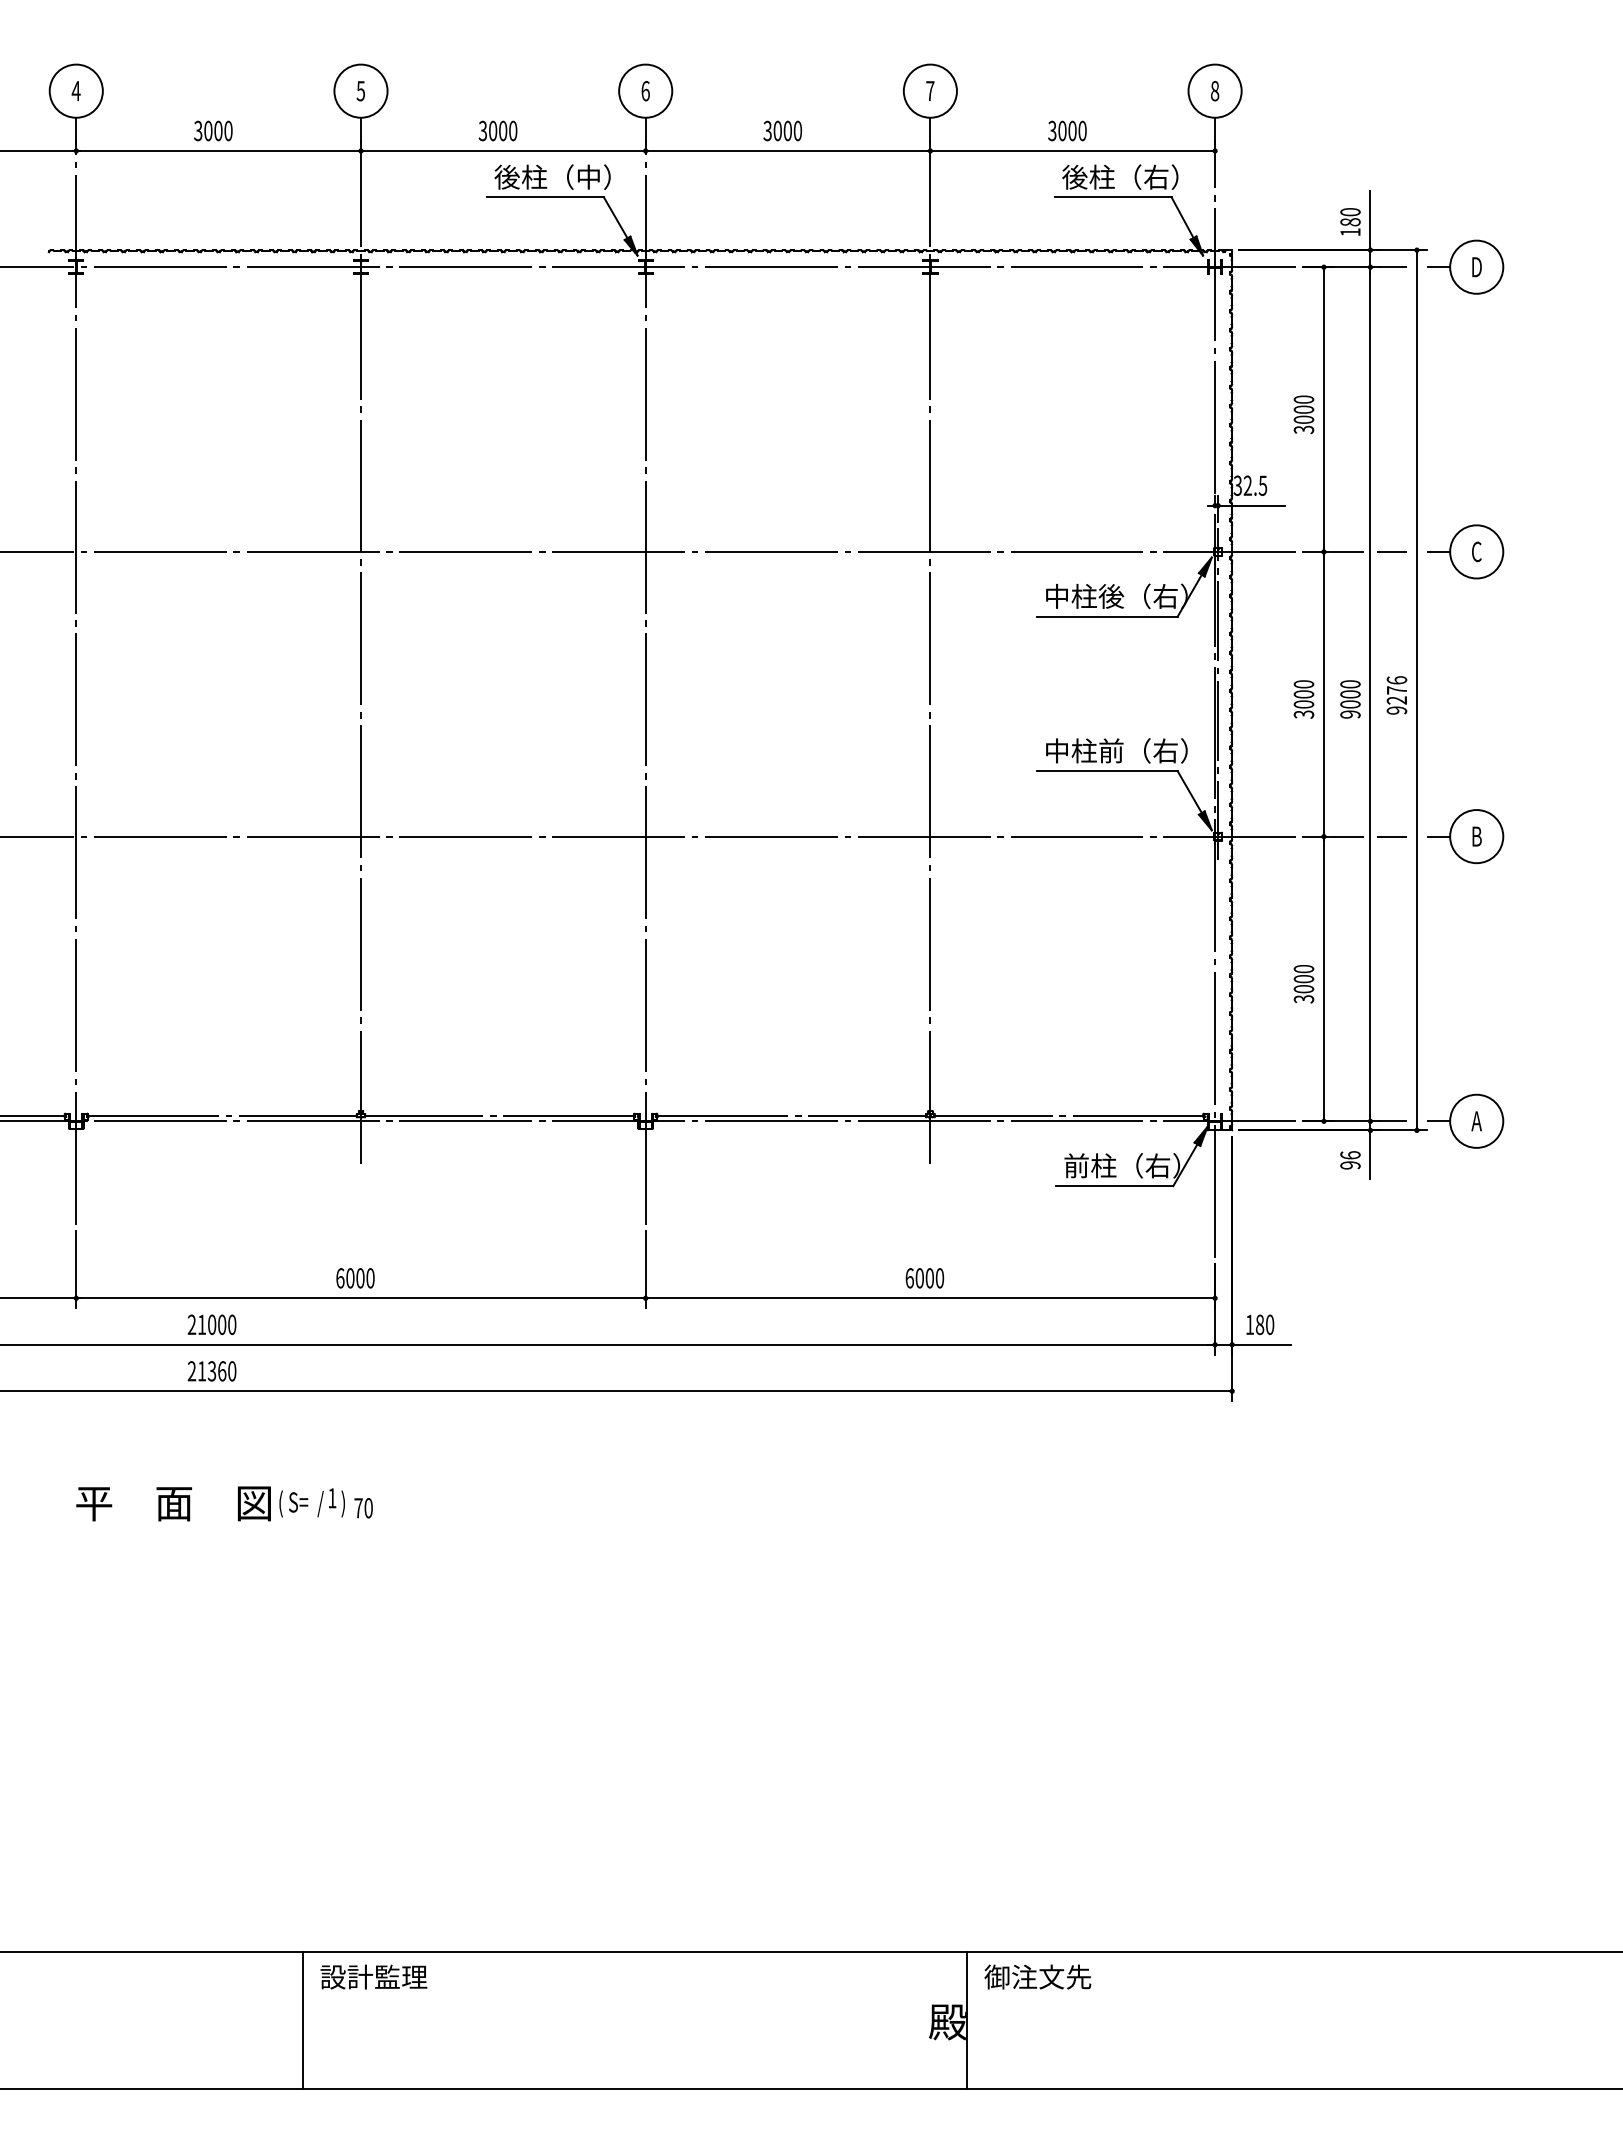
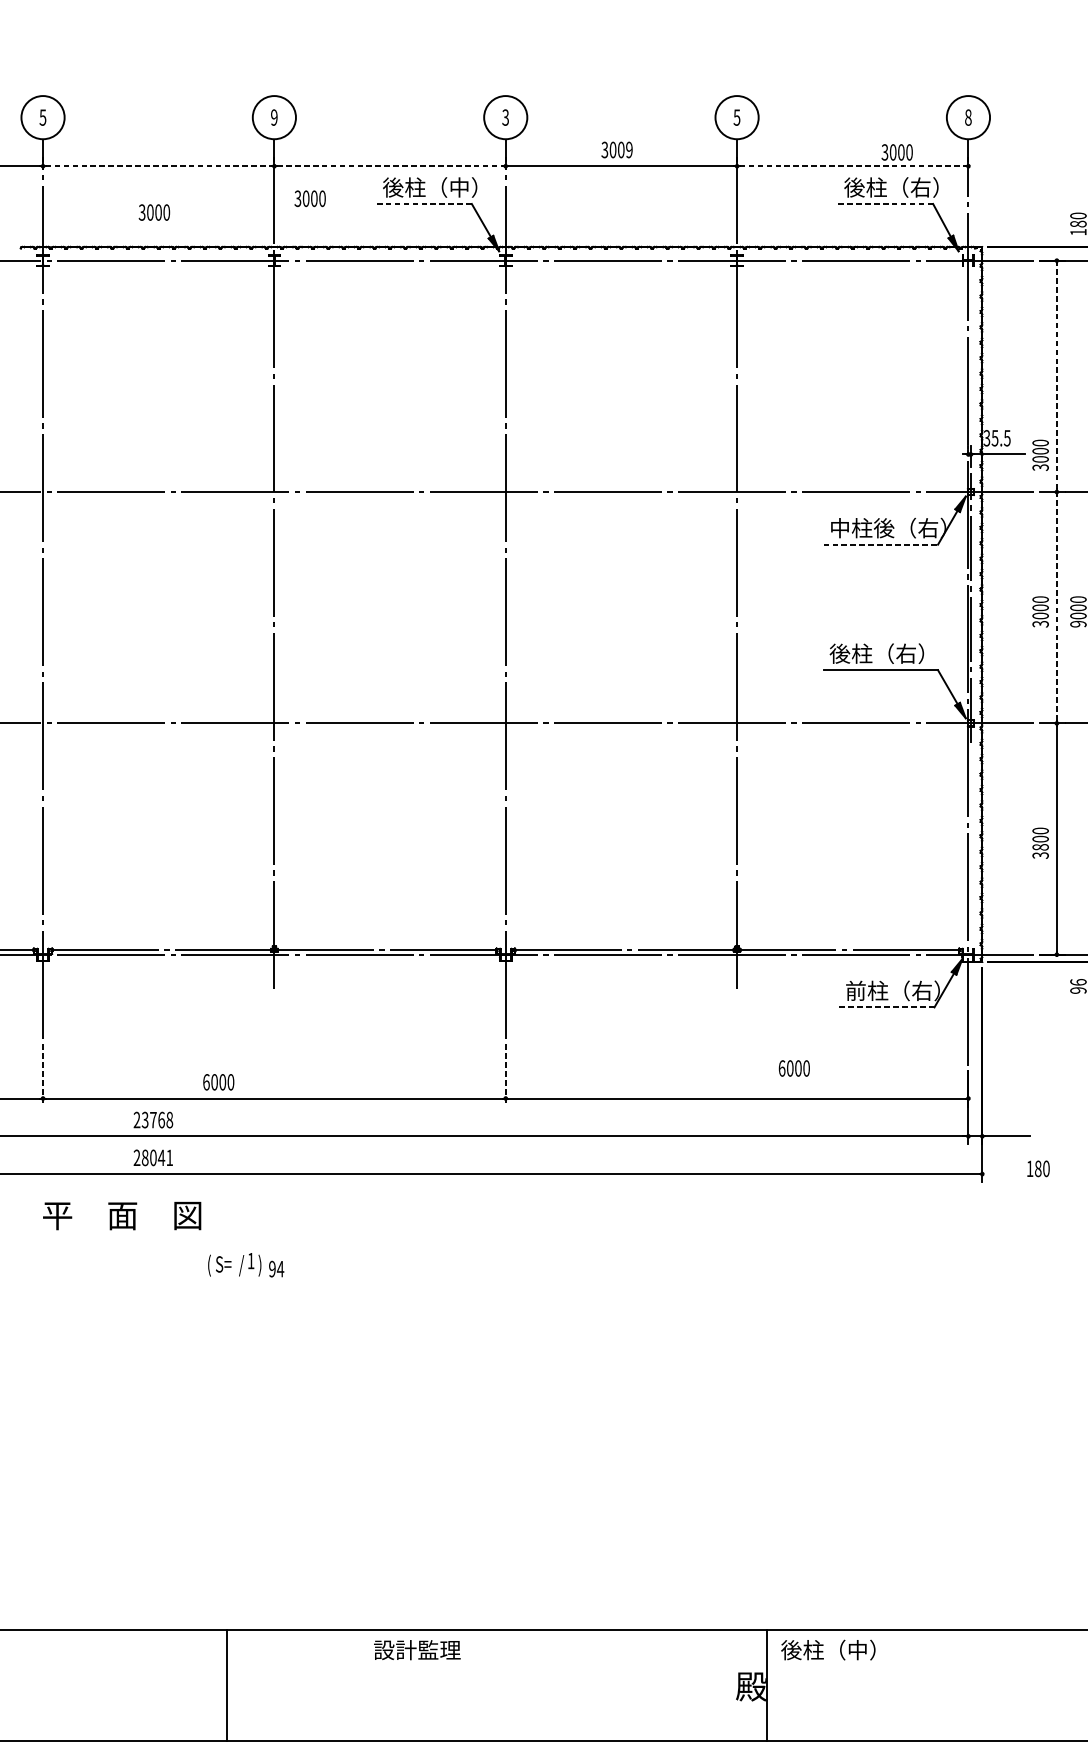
text: (360, 90) -> (273, 117), 5 -> 9
text: (75, 91) -> (42, 117), 4 -> 5
text: (645, 91) -> (505, 117), 6 -> 3
text: (930, 91) -> (737, 117), 7 -> 5
text: (213, 130) -> (154, 212), moved
text: (497, 130) -> (309, 198), moved
text: (1067, 130) -> (897, 152), moved
text: (797, 131) -> (629, 150), 3000 -> 3009
line: (219, 150) -> (159, 165), solid -> dashed
line: (503, 150) -> (390, 165), solid -> dashed
line: (1073, 150) -> (853, 165), solid -> dashed
line: (546, 197) -> (425, 204), solid -> dashed
line: (1113, 197) -> (885, 204), solid -> dashed
line: (1323, 409) -> (1056, 376), solid -> dashed
text: (1303, 414) -> (1040, 455), moved
text: (1247, 485) -> (994, 438), 32.5 -> 35.5
line: (1107, 616) -> (881, 544), solid -> dashed
line: (1323, 693) -> (1056, 607), solid -> dashed
text: (1115, 750) -> (887, 653), 中柱前（右） -> 後柱（右）
text: (1303, 989) -> (1040, 847), 3000 -> 3800
line: (1115, 1186) -> (887, 1007), solid -> dashed
line: (76, 1270) -> (43, 1075), solid -> dashed
line: (645, 1270) -> (505, 1075), solid -> dashed
text: (355, 1278) -> (218, 1082), moved
text: (924, 1278) -> (794, 1068), moved
text: (216, 1324) -> (156, 1119), 21000 -> 23768
text: (1260, 1324) -> (1038, 1168), moved
text: (217, 1371) -> (157, 1158), 21360 -> 28041
text: (173, 1503) -> (122, 1215), moved
text: (363, 1508) -> (276, 1269), 70 -> 94
text: (373, 1976) -> (417, 1649), moved
text: (1042, 1976) -> (828, 1649), 御注文先 -> 後柱（中）

